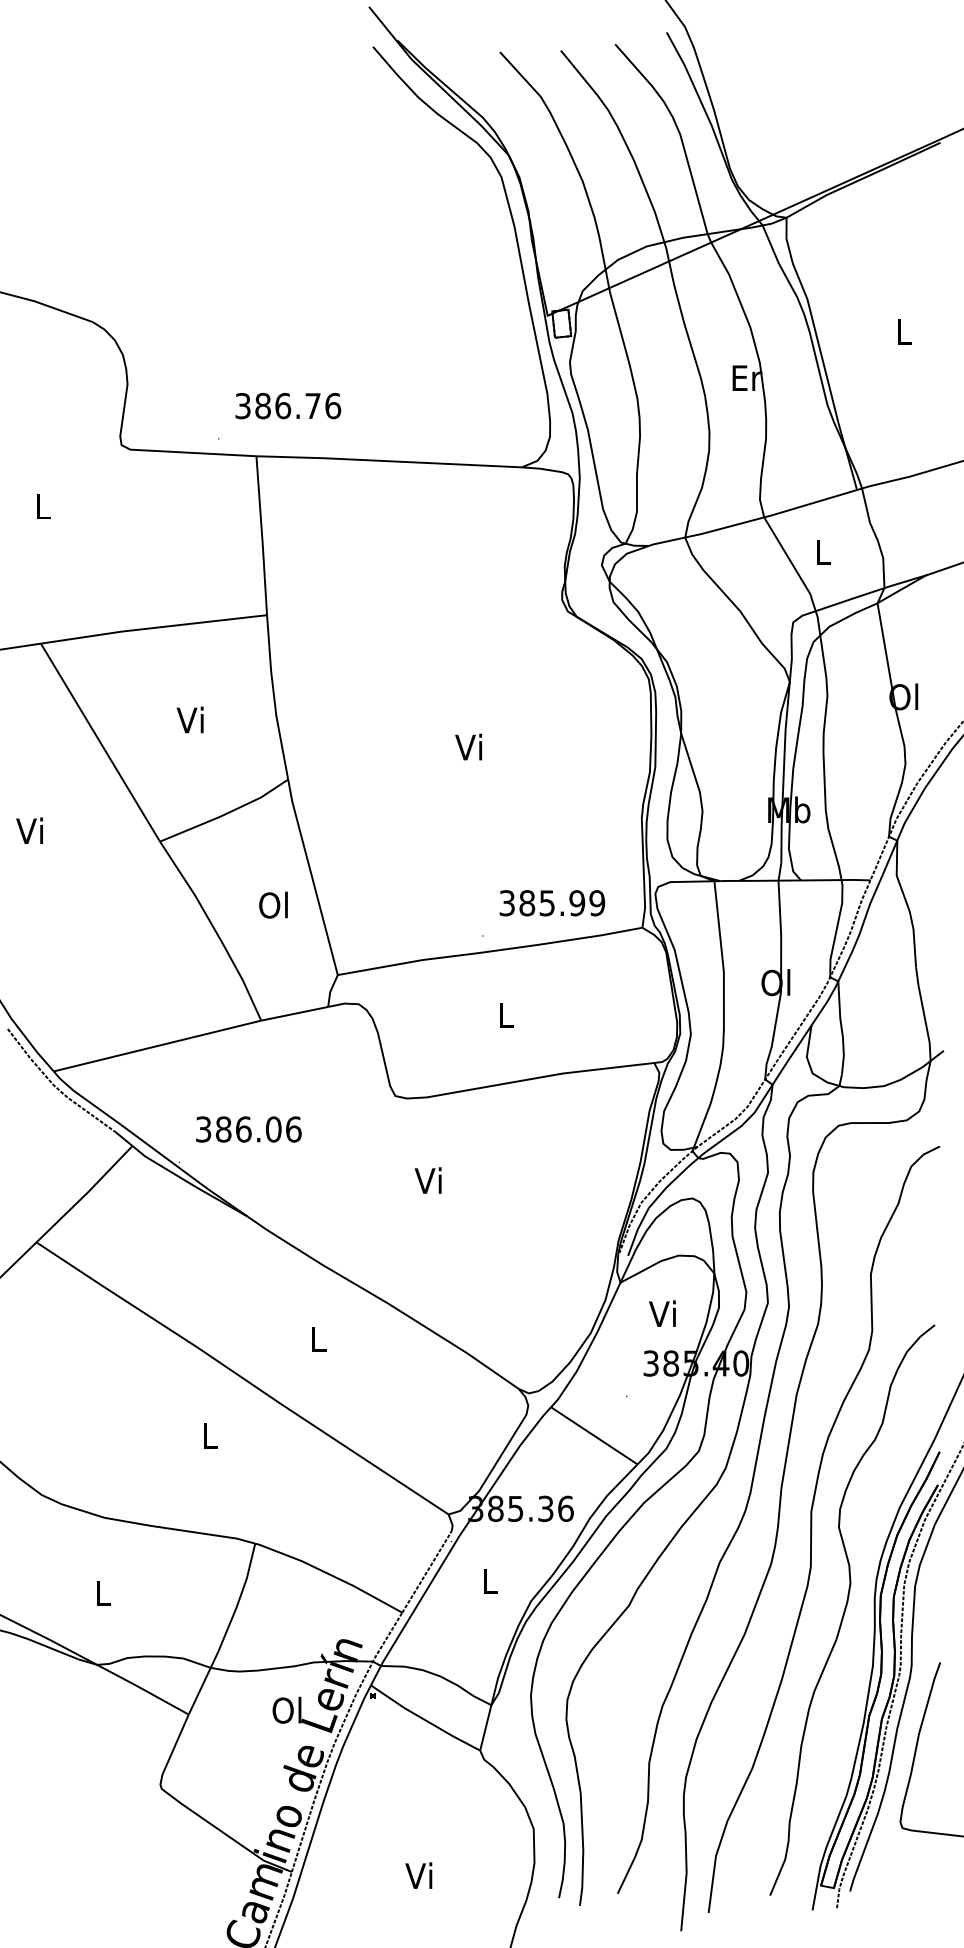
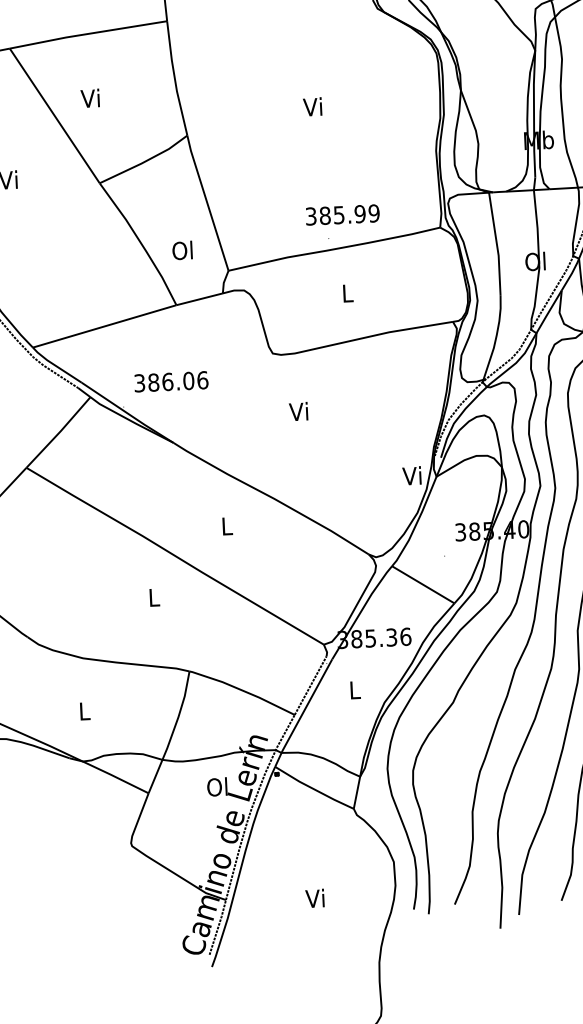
text: (189, 719) -> (89, 98), moved
text: (552, 903) -> (342, 215), moved
text: (273, 904) -> (182, 250), moved
text: (662, 1313) -> (411, 475), moved

